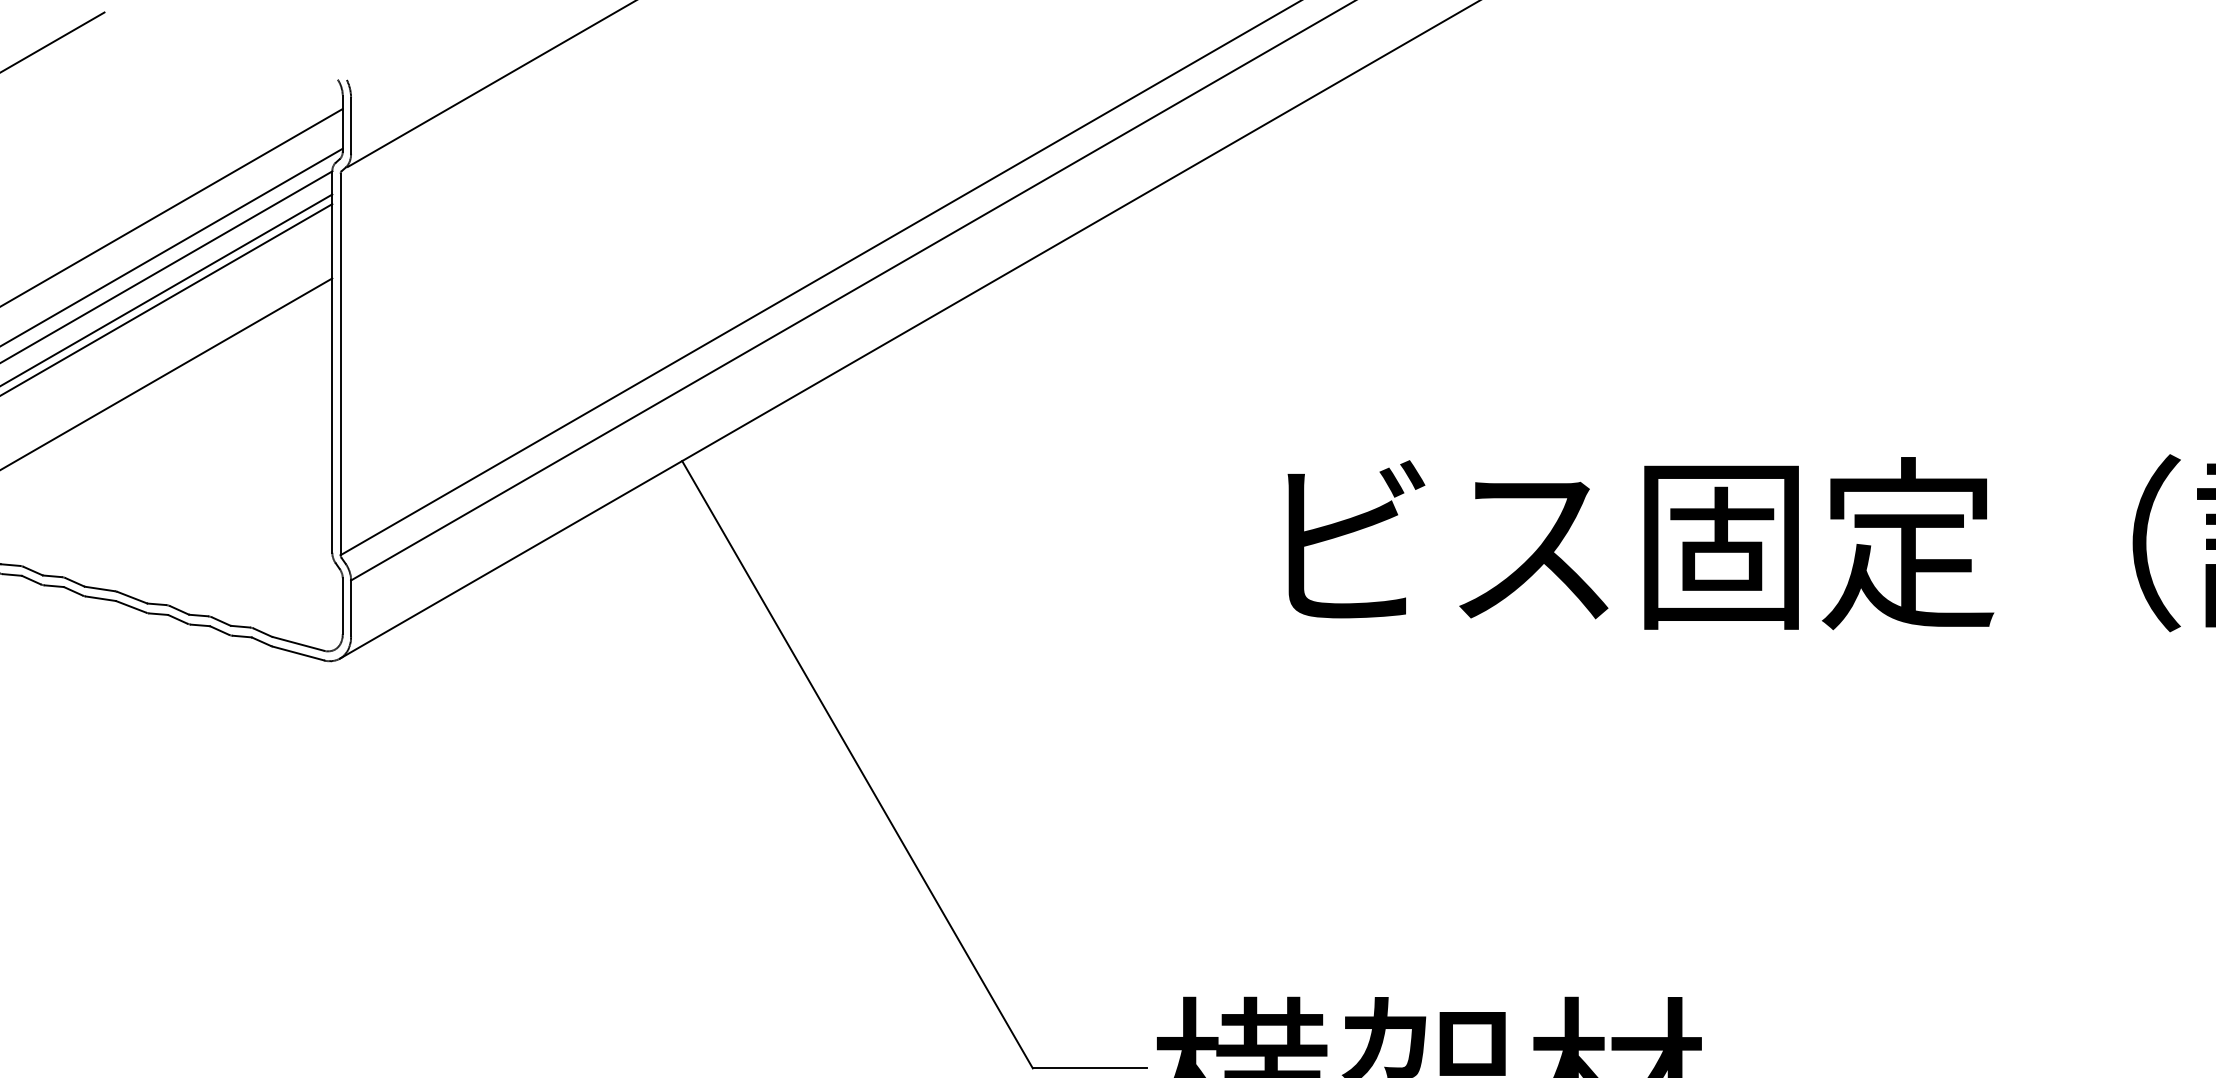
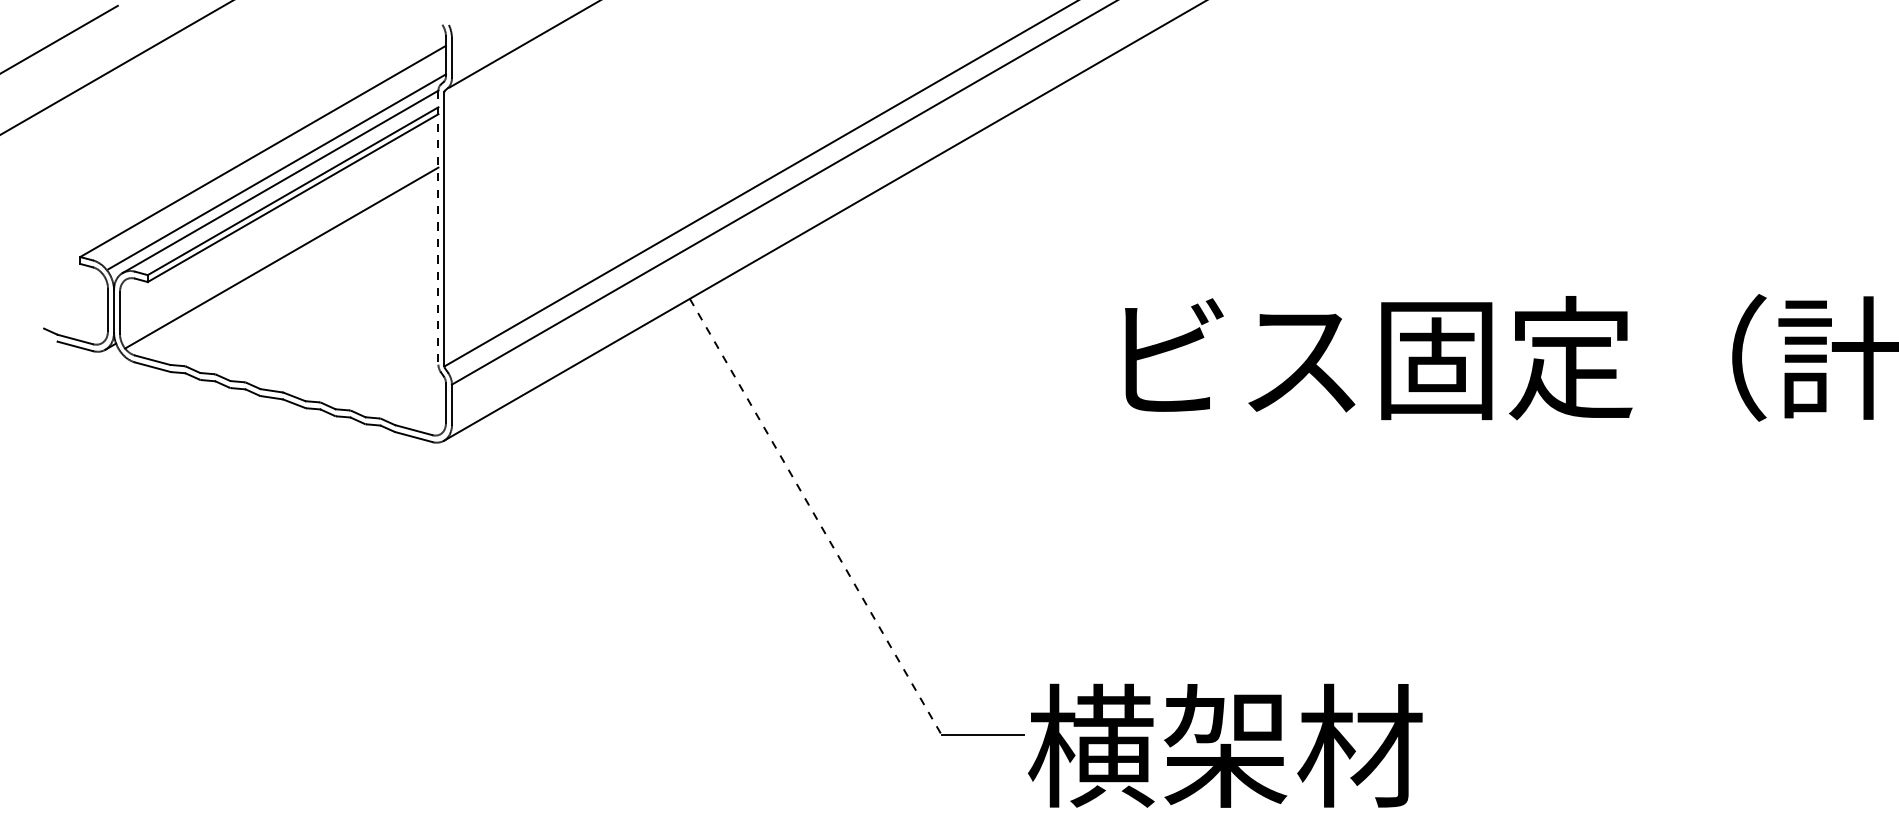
line: (332, 361) -> (438, 227), solid -> dashed
line: (857, 765) -> (815, 517), solid -> dashed

